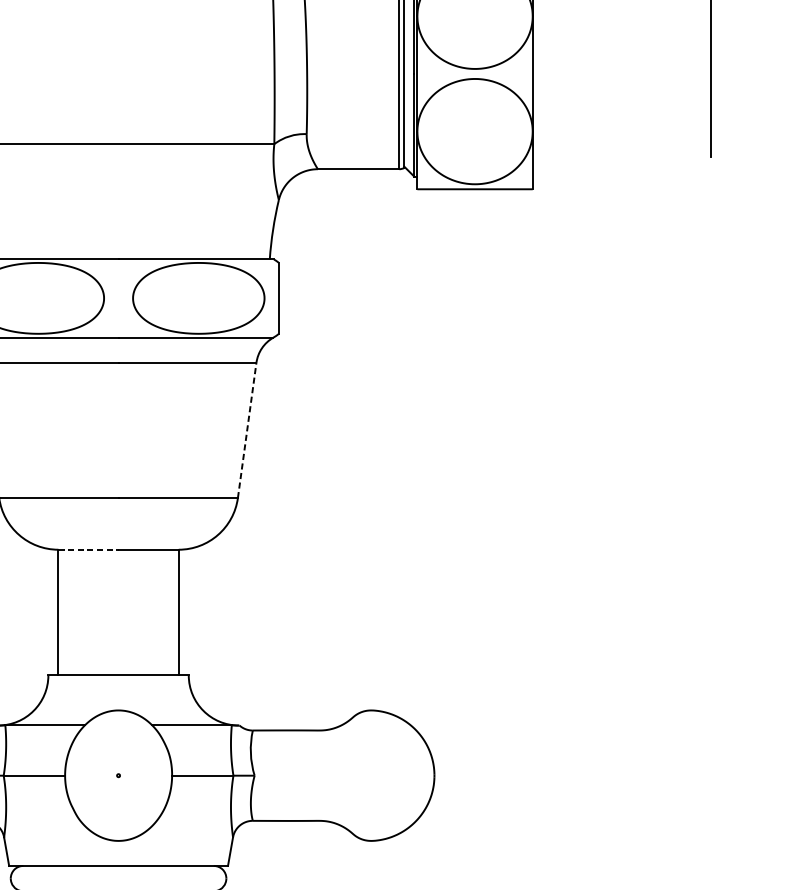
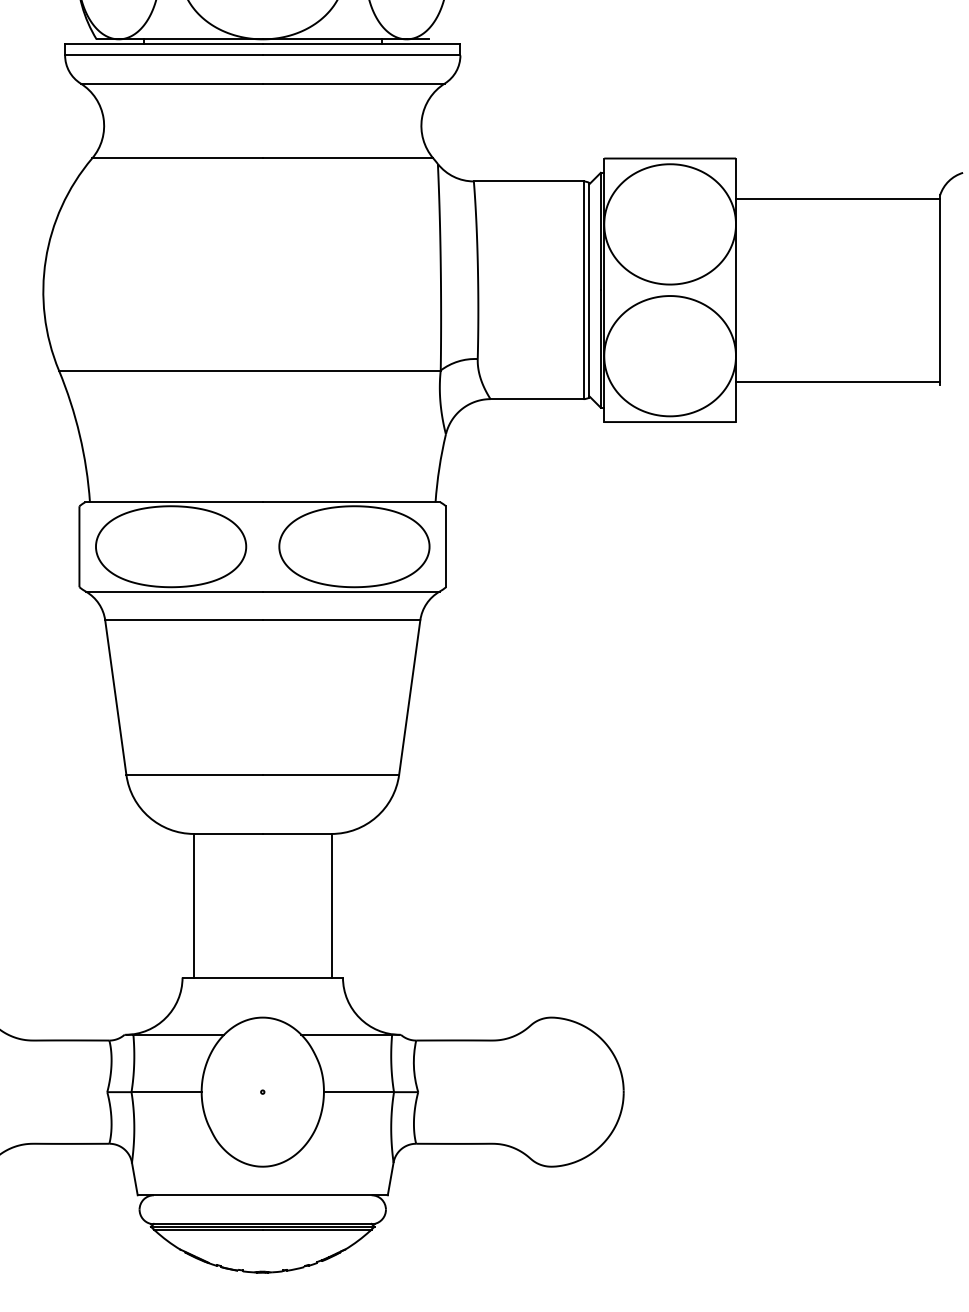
line: (622, 153) -> (838, 381), added
line: (246, 430) -> (409, 697), dashed -> solid
line: (88, 549) -> (228, 833), dashed -> solid

